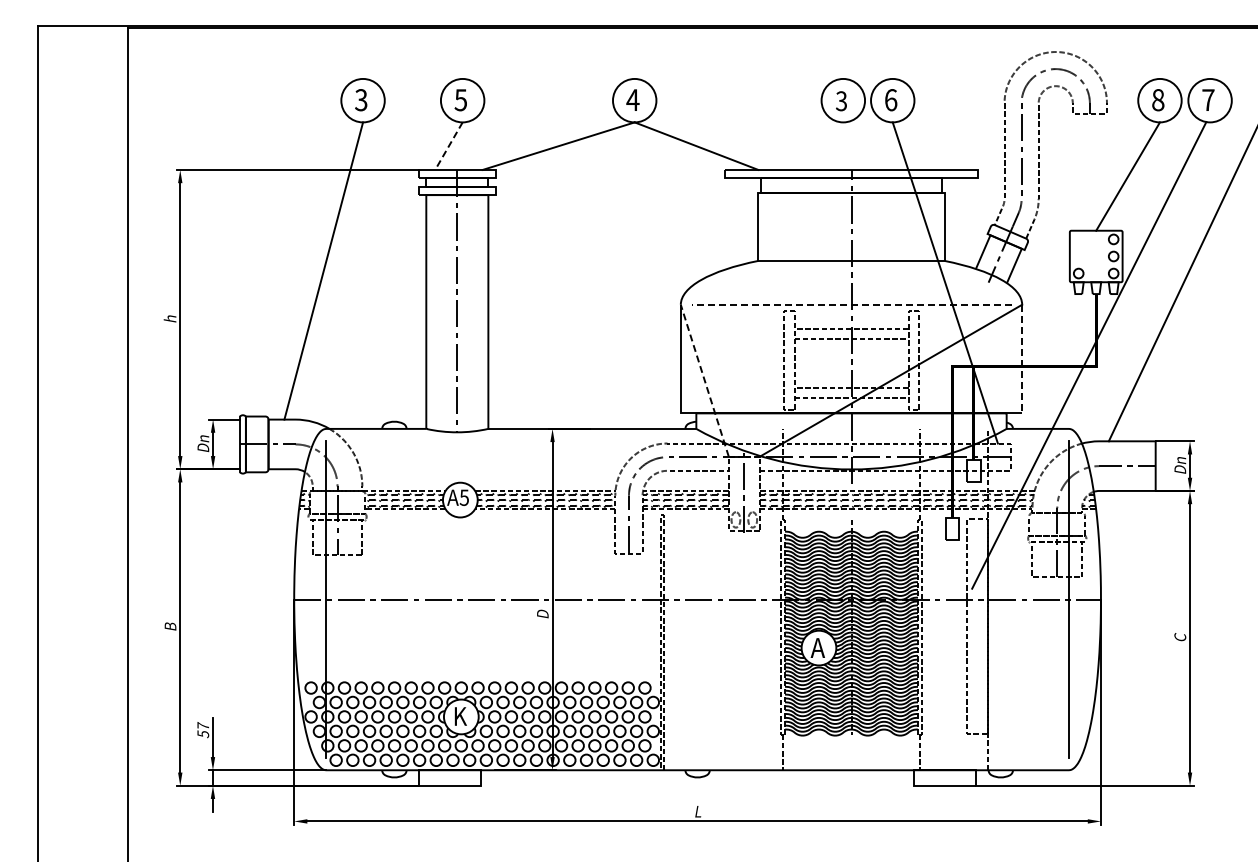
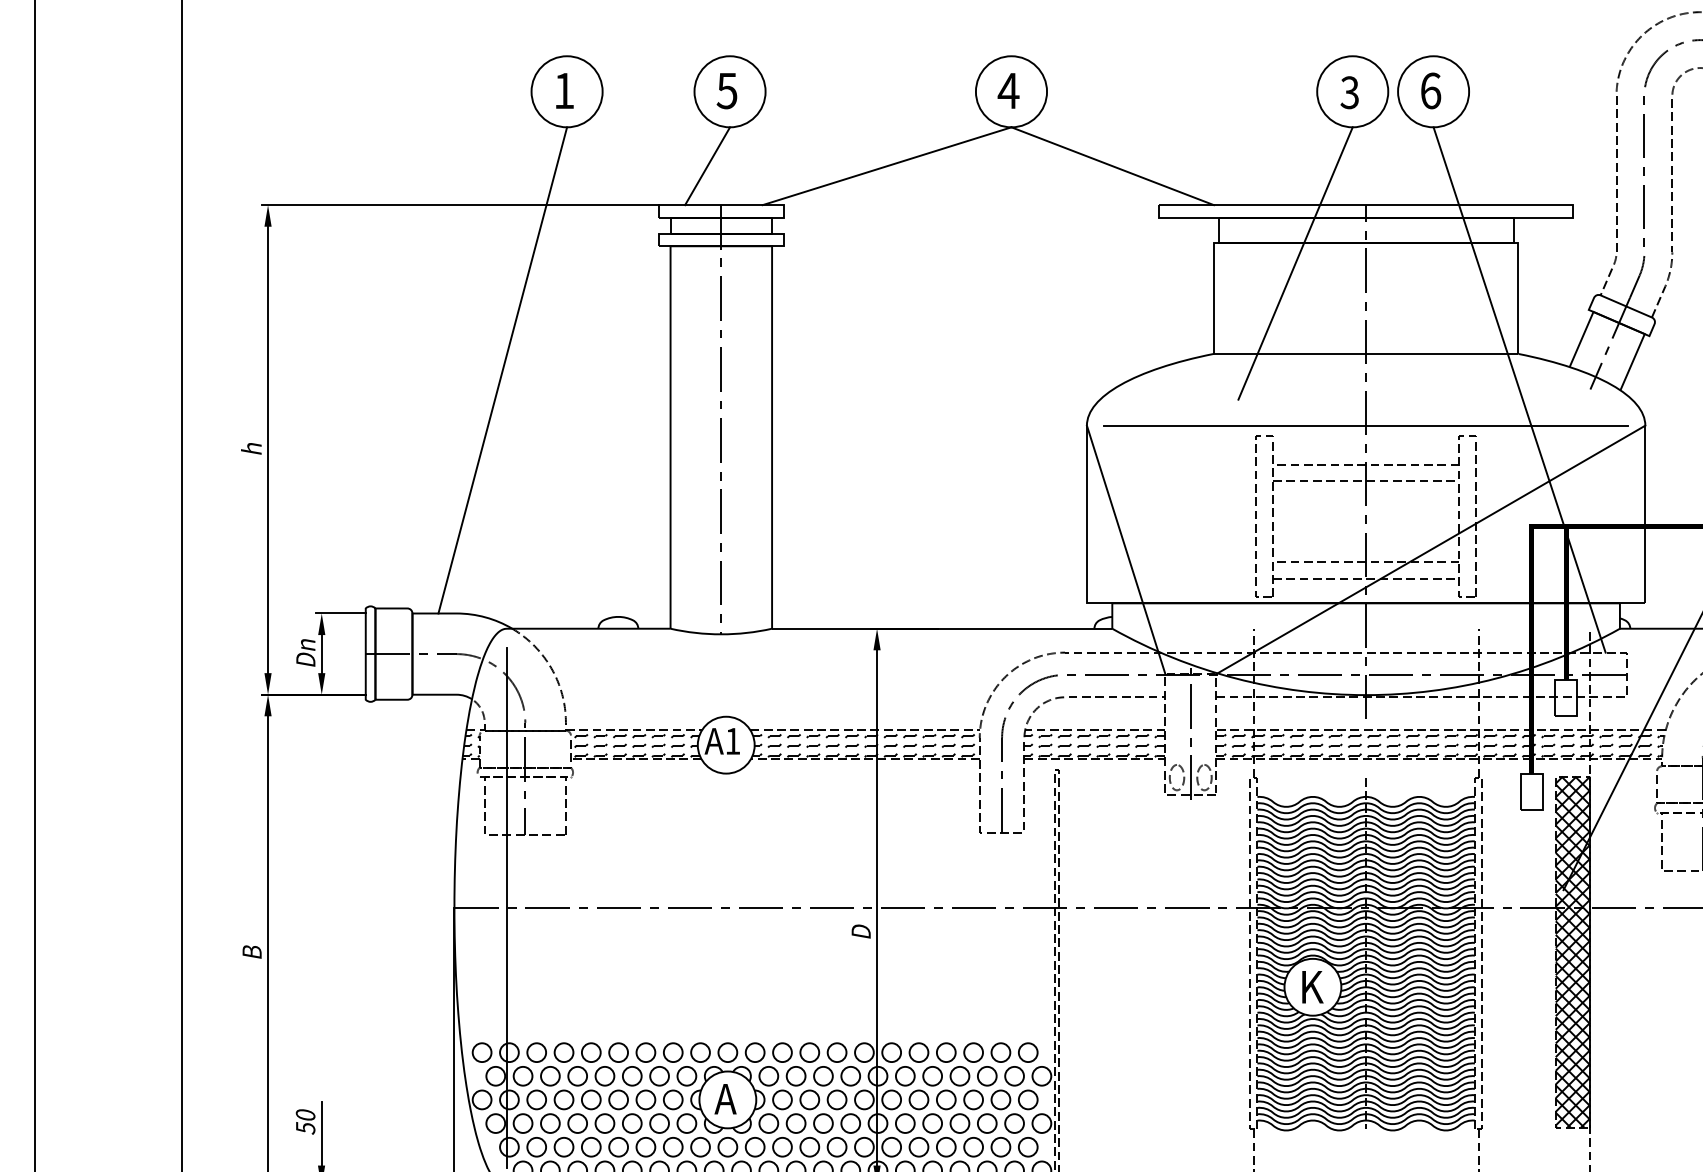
text: (361, 100) -> (564, 91), 3 -> 1
line: (448, 146) -> (706, 166), dashed -> solid
line: (808, 205) -> (1295, 263), added
line: (851, 304) -> (1366, 425), dashed -> solid
line: (1022, 359) -> (1645, 515), dashed -> solid
line: (704, 380) -> (1125, 549), dashed -> solid
text: (463, 497) -> (731, 740), 5 -> 1
hatch: (977, 626) -> (1572, 951), added
text: (817, 647) -> (1310, 986), A -> K
text: (459, 716) -> (724, 1099), K -> A
text: (203, 725) -> (306, 1113), 57 -> 50

